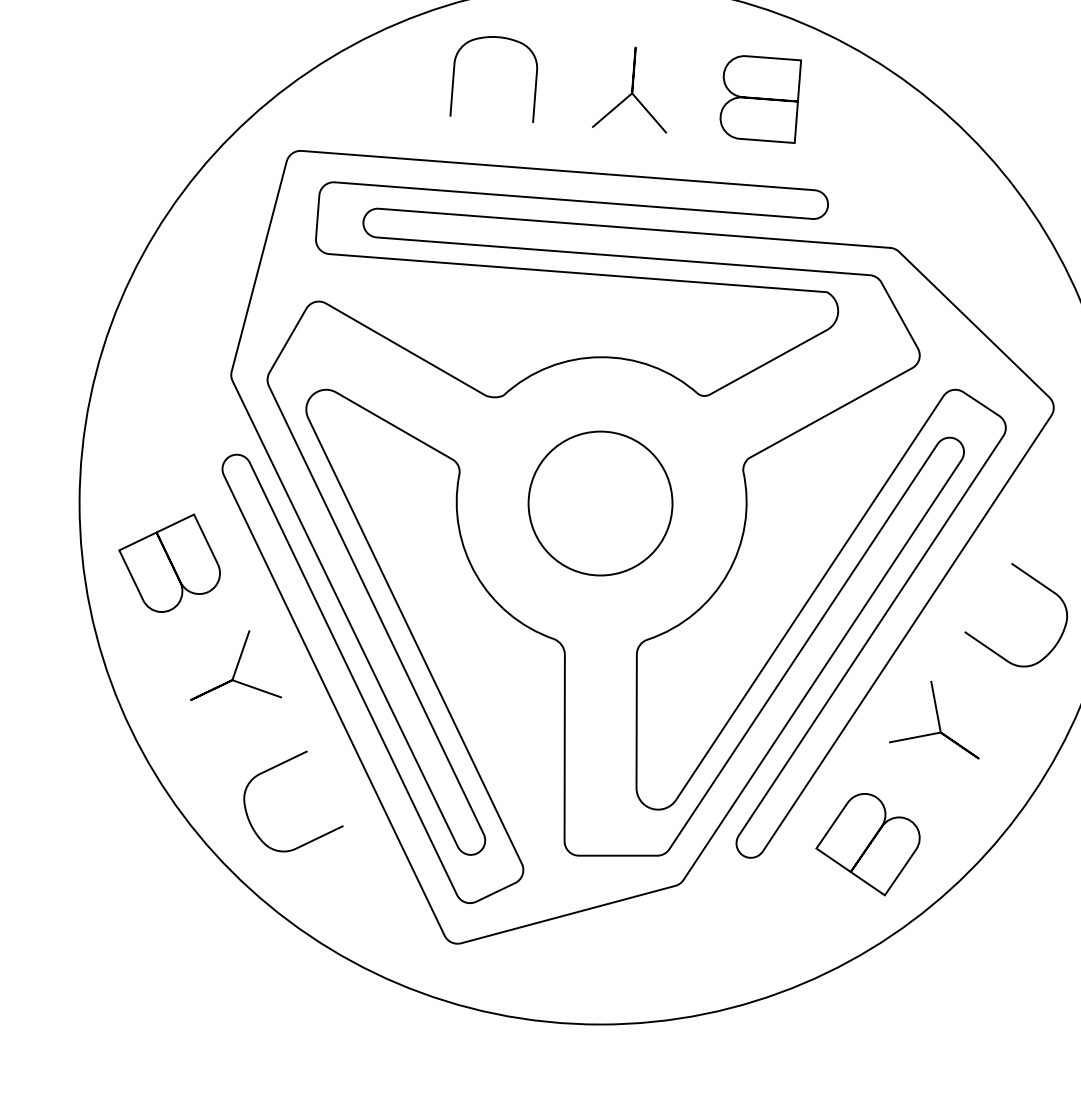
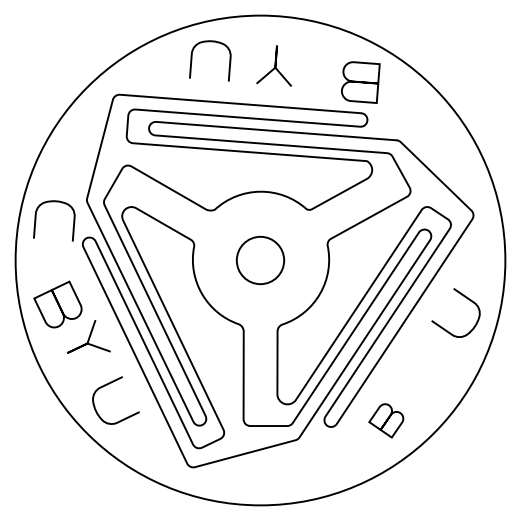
part: (760, 99) -> (360, 82), moved
curve: (162, 380) -> (54, 202), added
circle: (600, 503) -> (260, 260), size x0.7
part: (168, 563) -> (57, 304), moved
curve: (936, 720) -> (418, 362), removed
part: (868, 843) -> (386, 420), size x0.7

